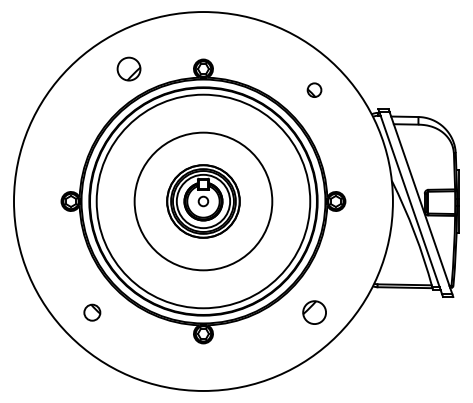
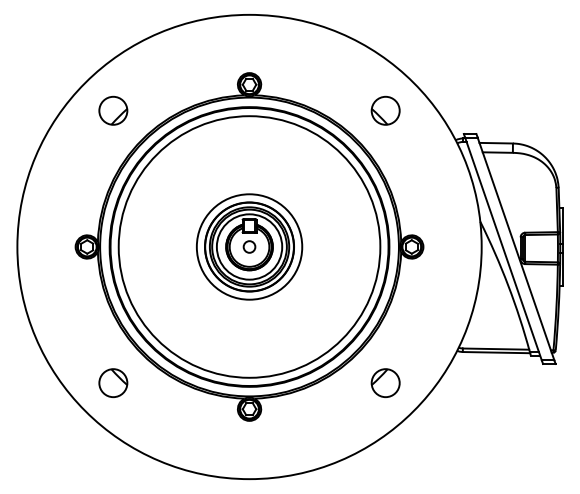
part: (129, 68) -> (113, 110), moved
part: (314, 90) -> (385, 110), size x1.67
circle: (203, 201) -> (249, 246), size x0.62
part: (92, 312) -> (113, 383), size x1.43

